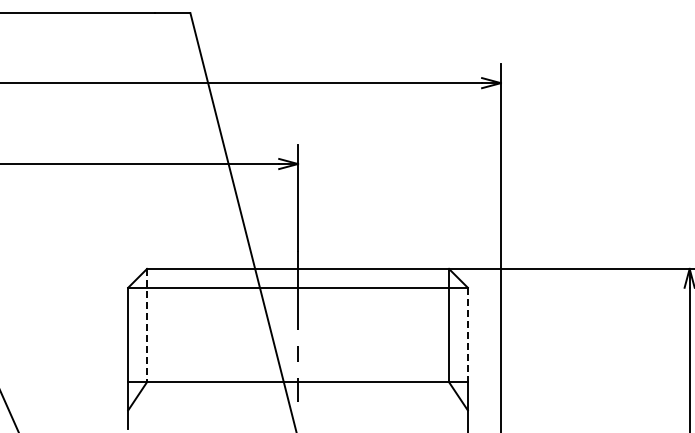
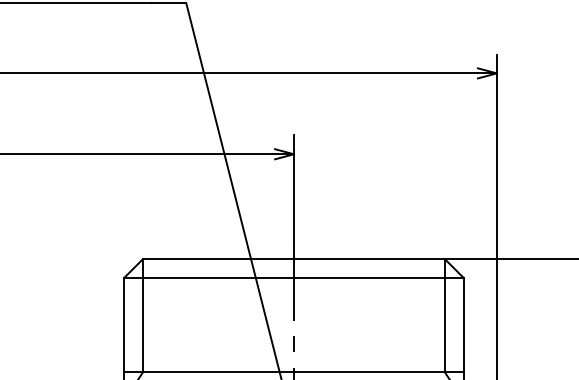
line: (147, 325) -> (143, 315), dashed -> solid
line: (467, 335) -> (463, 325), dashed -> solid

